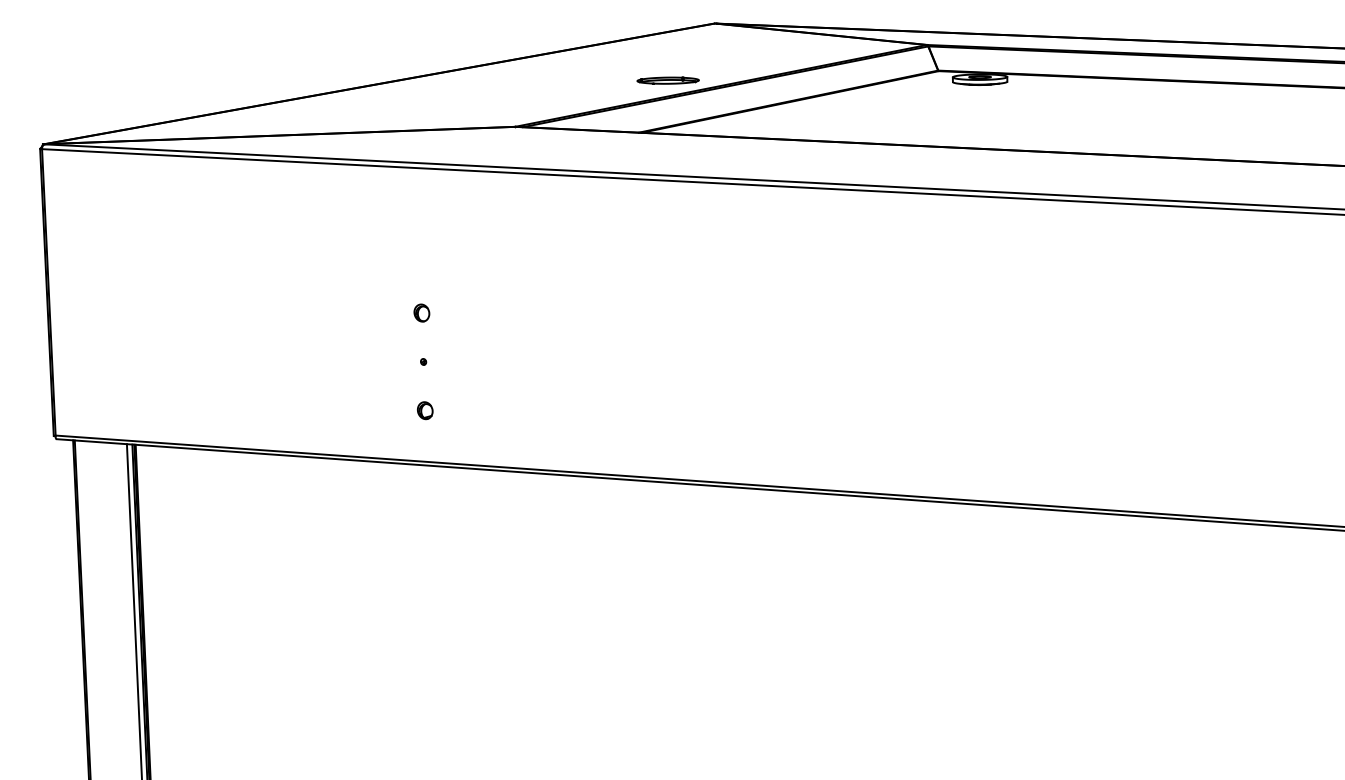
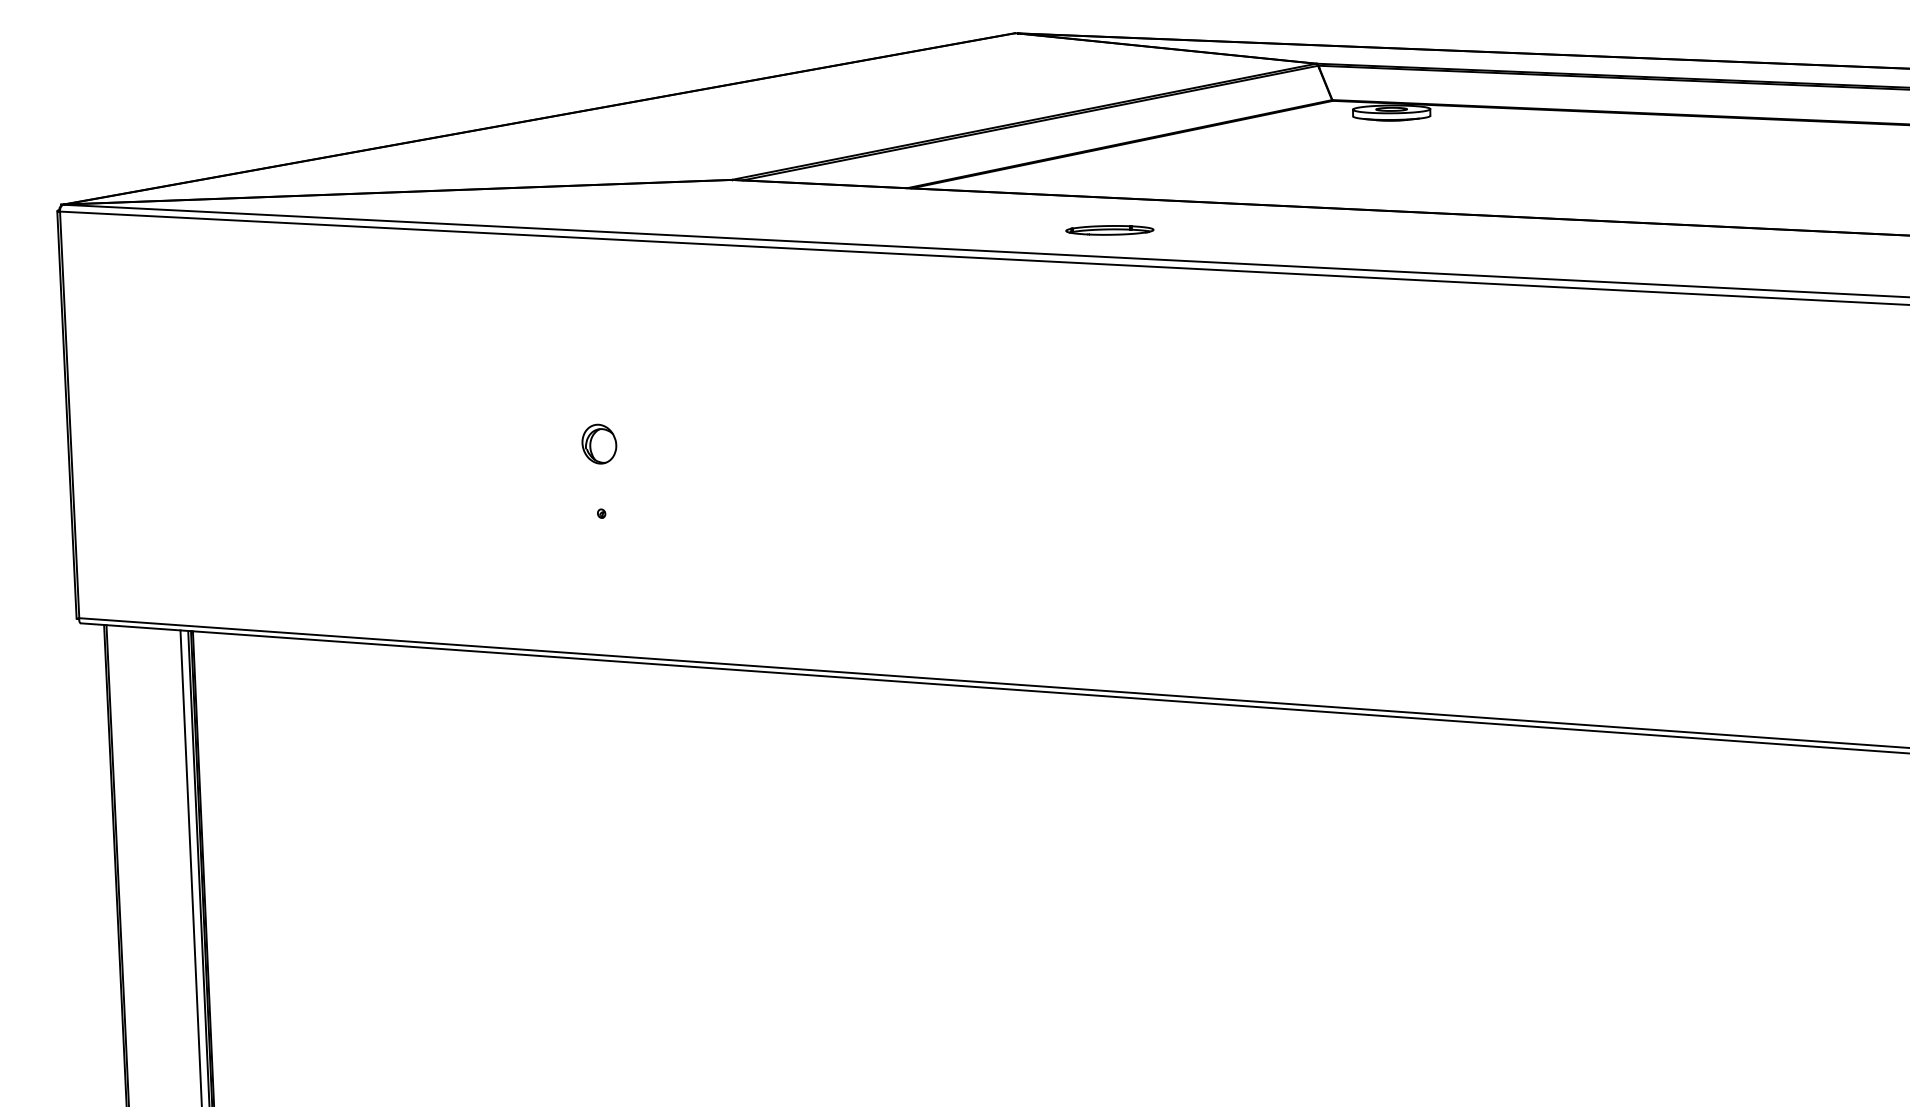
part: (667, 80) -> (1109, 230), moved
part: (421, 313) -> (598, 444), size x1.6
part: (424, 410) -> (603, 582), removed

